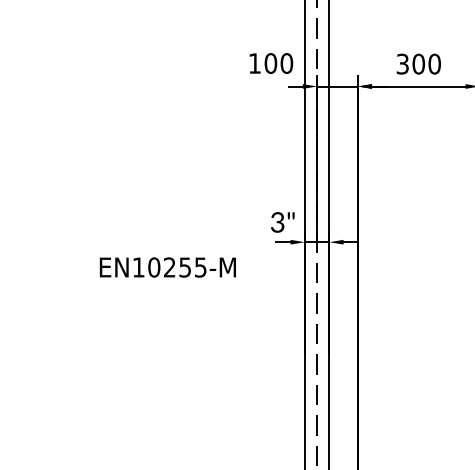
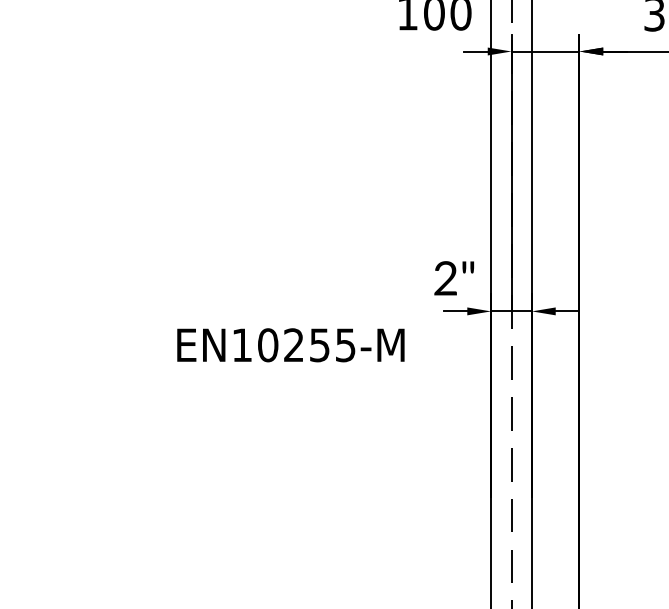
text: (277, 224) -> (445, 281), 3" -> 2"
text: (167, 267) -> (290, 345), moved

